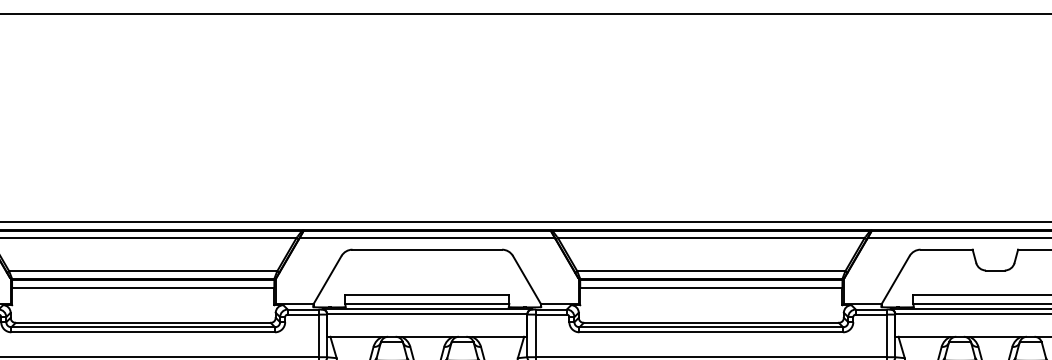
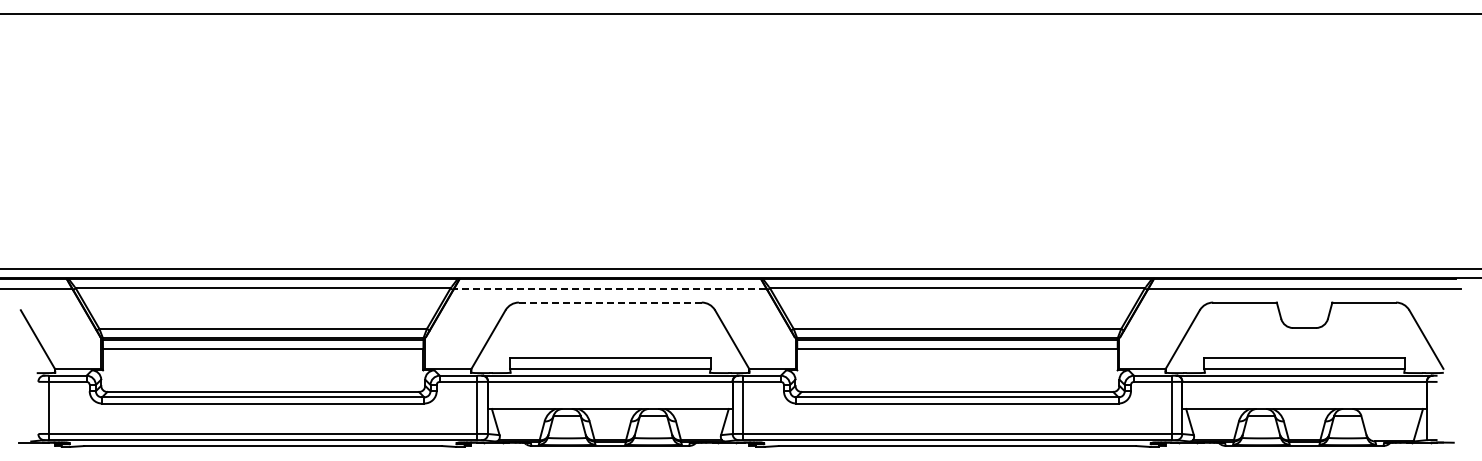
line: (426, 238) -> (609, 288), solid -> dashed
line: (427, 249) -> (610, 302), solid -> dashed

